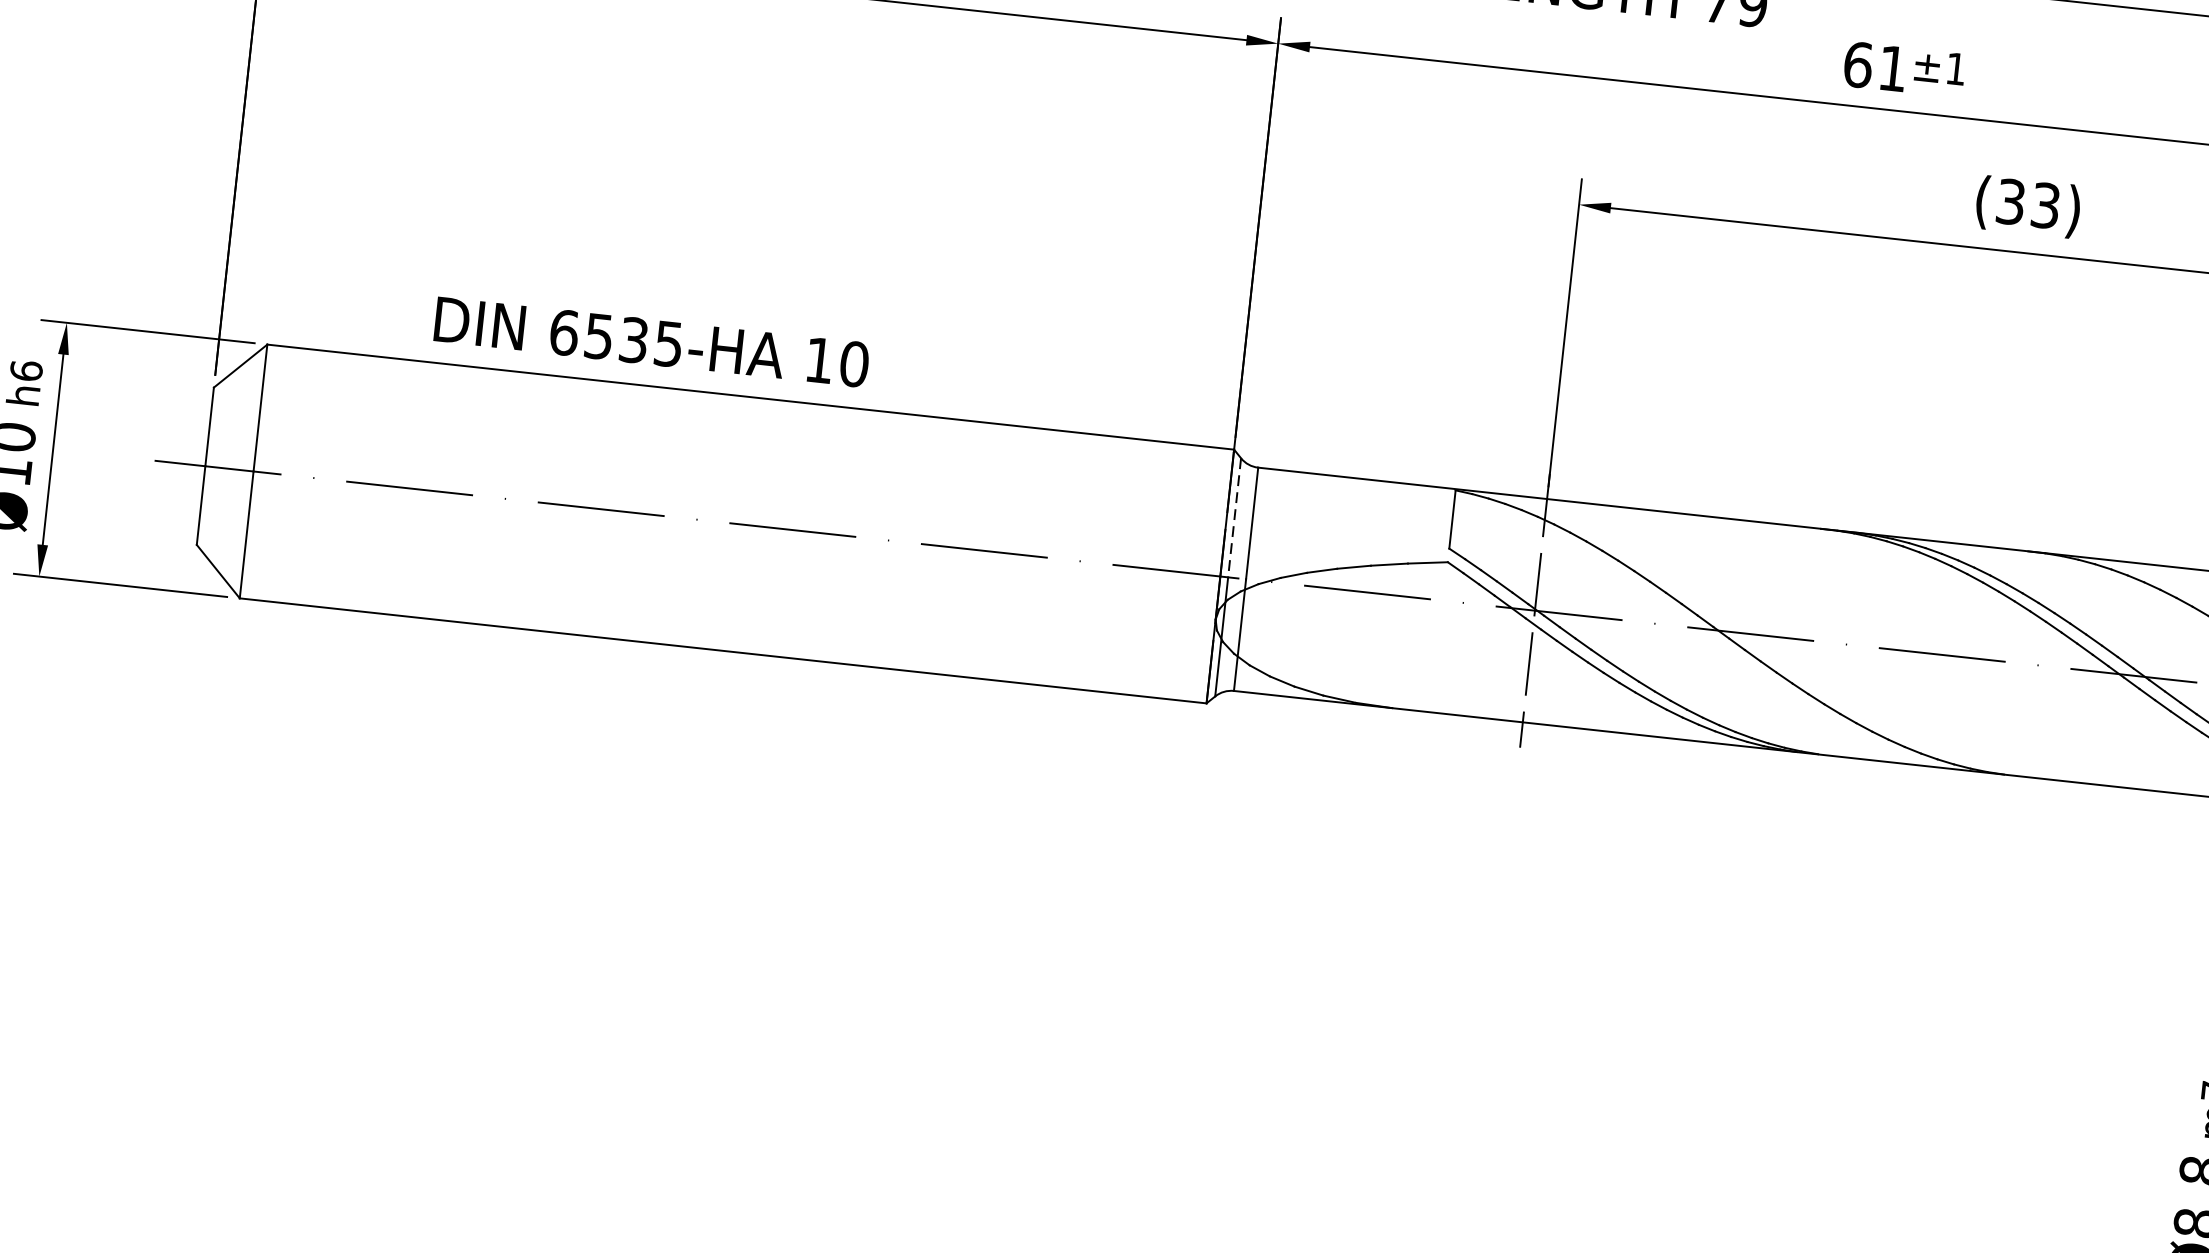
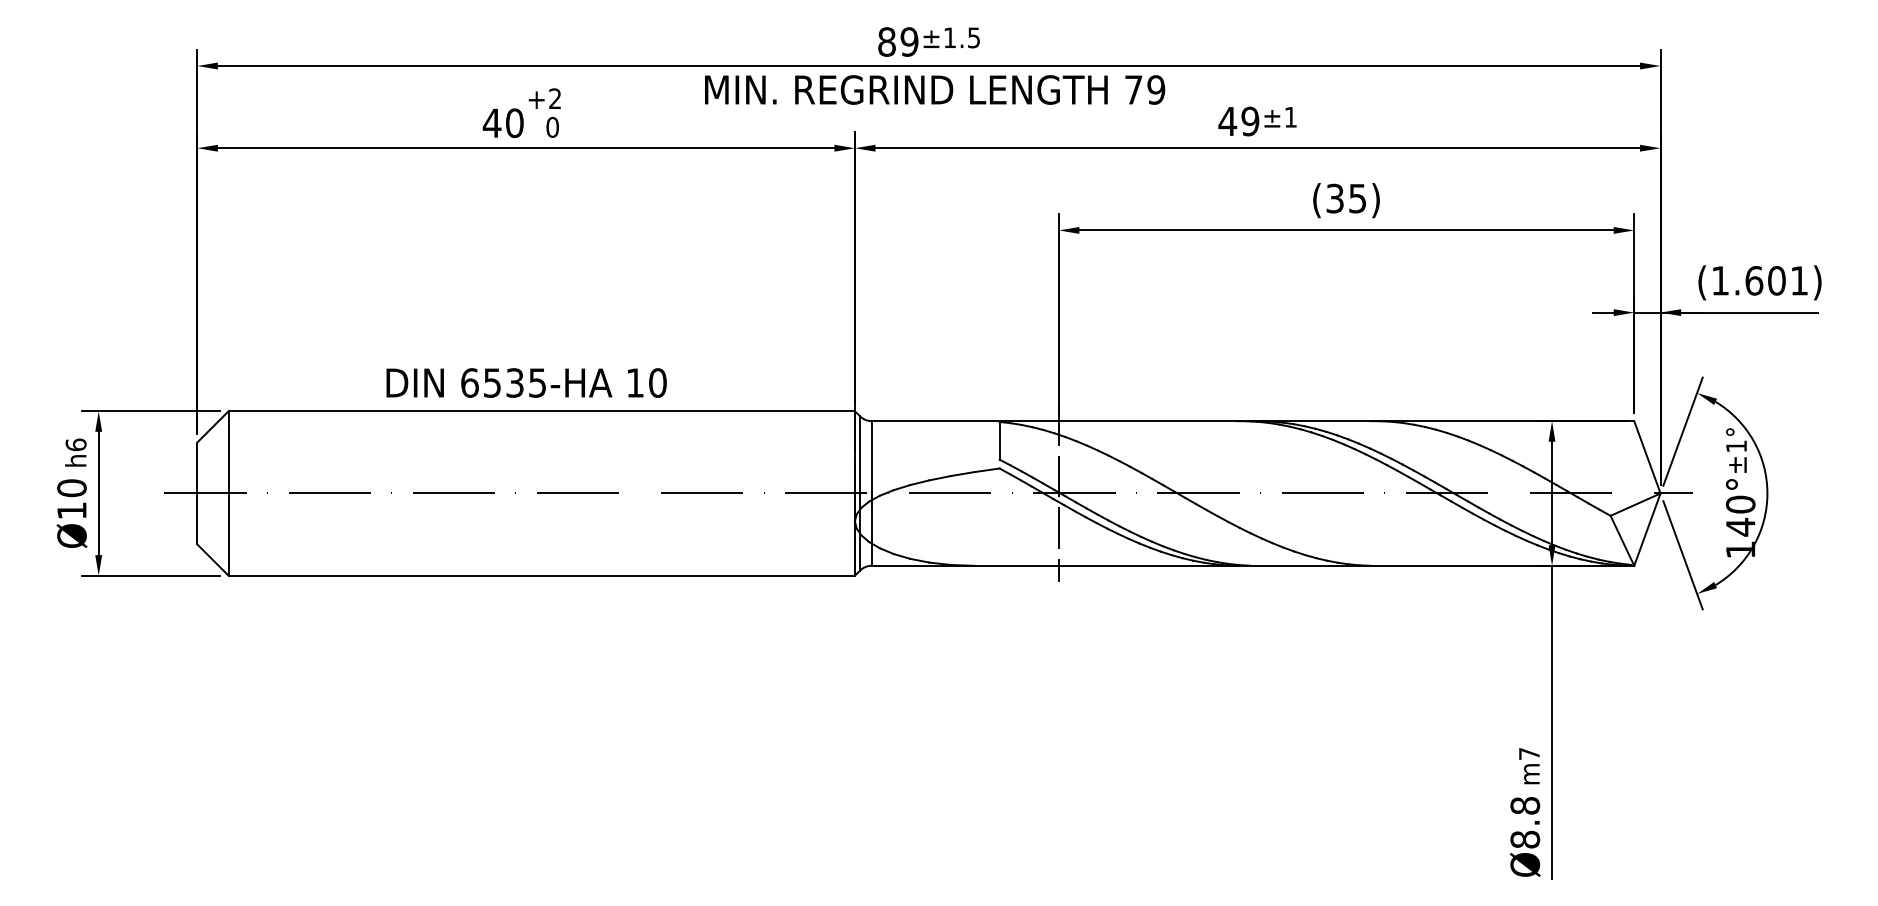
text: (1874, 66) -> (1238, 121), 61 -> 49
text: (2045, 203) -> (1357, 197), (33) -> (35)
text: (651, 341) -> (526, 382), moved
line: (1235, 517) -> (860, 454), dashed -> solid

